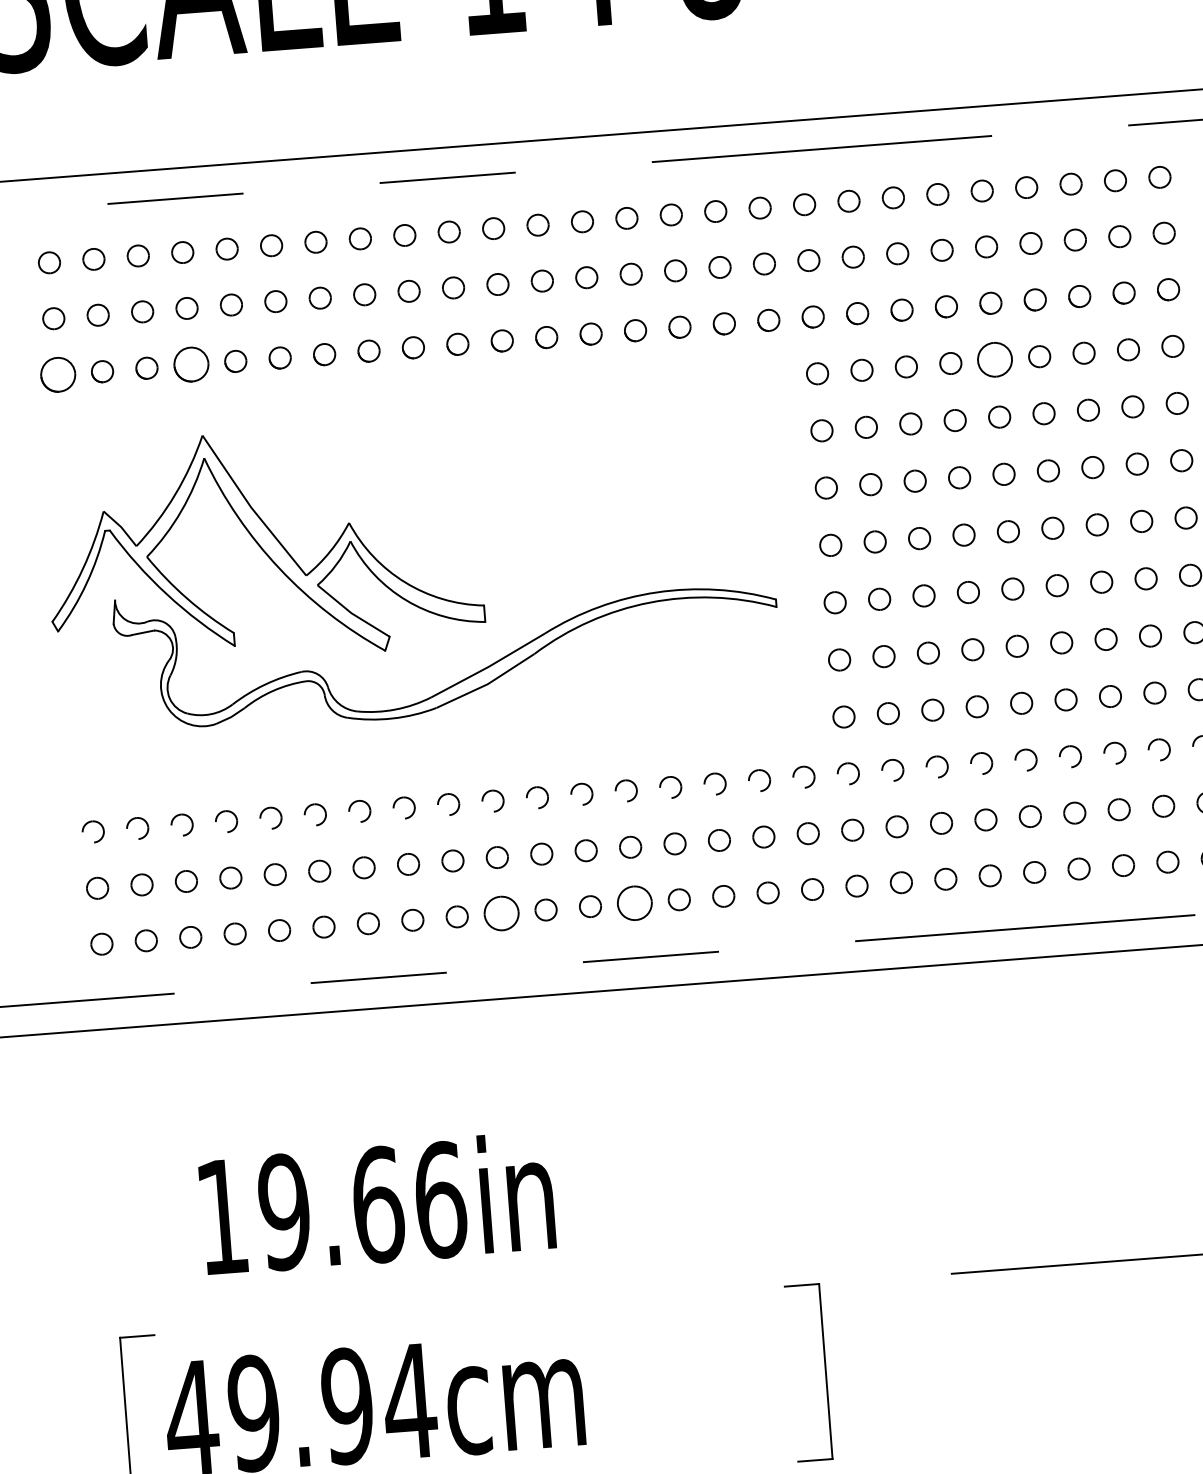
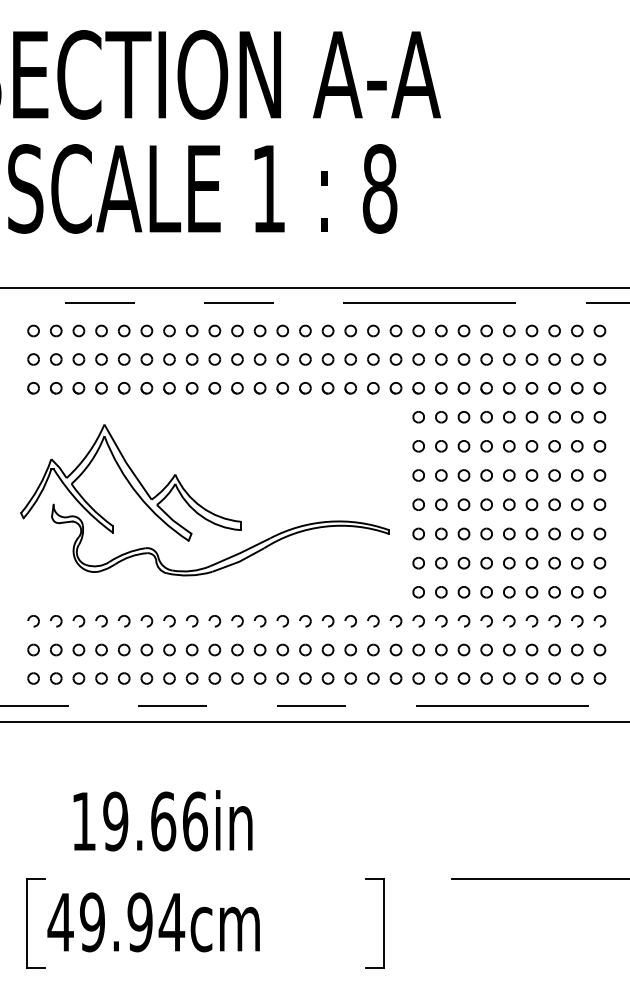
part: (995, 360) -> (509, 417), size x0.62
part: (191, 365) -> (101, 388), size x0.62
part: (57, 375) -> (33, 388), size x0.62
part: (635, 903) -> (305, 678), size x0.62
part: (501, 913) -> (237, 678), size x0.62

